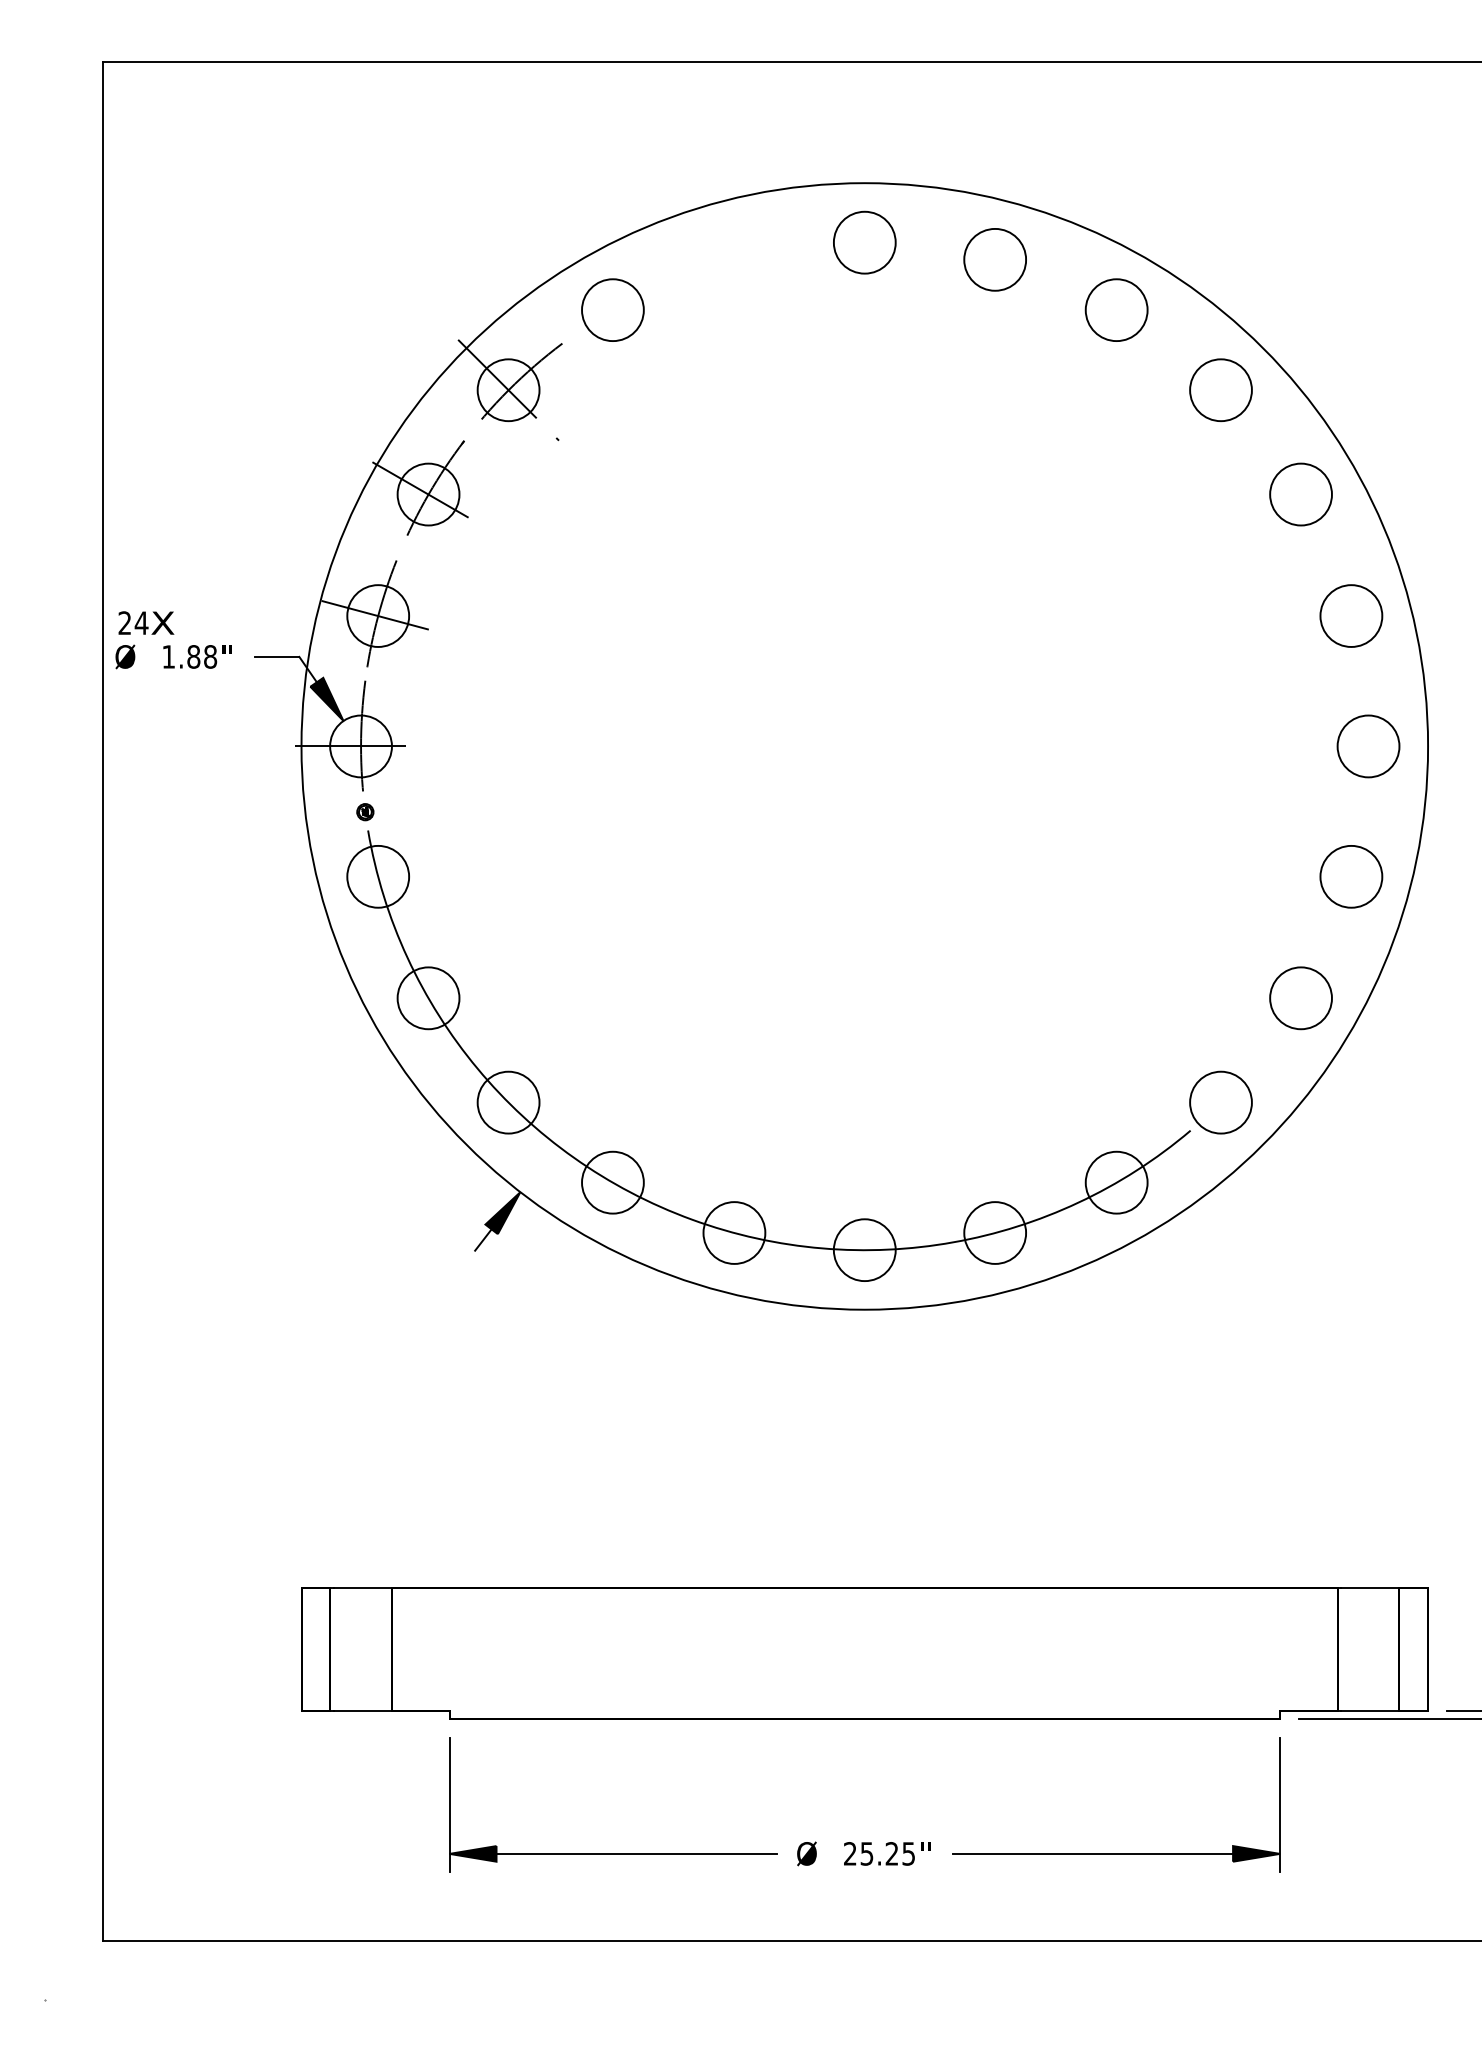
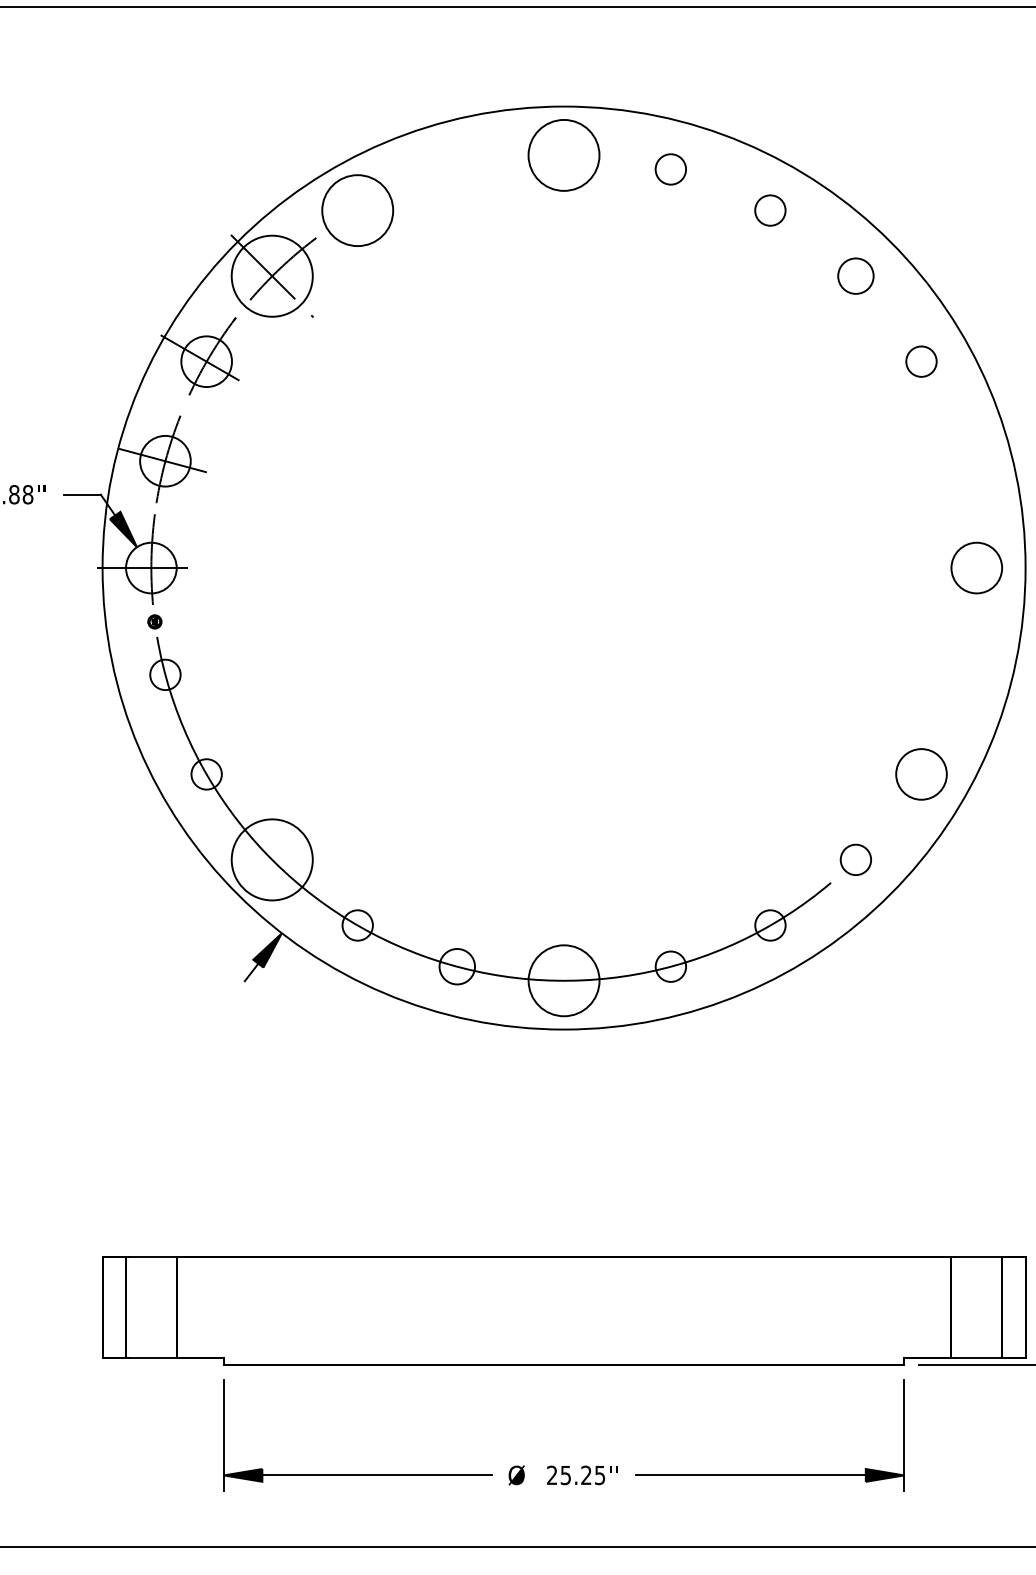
circle: (864, 242) -> (563, 155), size x1.4
circle: (994, 259) -> (670, 169), size x0.6
circle: (1116, 309) -> (770, 210), size x0.6
circle: (612, 310) -> (357, 210), size x1.4
circle: (1220, 389) -> (855, 275), size x0.7
circle: (508, 390) -> (272, 276), size x1.6
circle: (1300, 494) -> (921, 361), size x0.6
circle: (1351, 615) -> (962, 460), removed
circle: (378, 876) -> (165, 674), size x0.6
circle: (1351, 876) -> (962, 674), removed
circle: (428, 998) -> (206, 774), size x0.6
circle: (508, 1102) -> (272, 859), size x1.6
circle: (1220, 1102) -> (855, 859), size x0.6
circle: (612, 1182) -> (357, 925), size x0.6
circle: (1116, 1182) -> (770, 925), size x0.6
circle: (734, 1232) -> (457, 966), size x0.7
circle: (995, 1232) -> (671, 966), size x0.6
circle: (864, 1250) -> (563, 981), size x1.4

